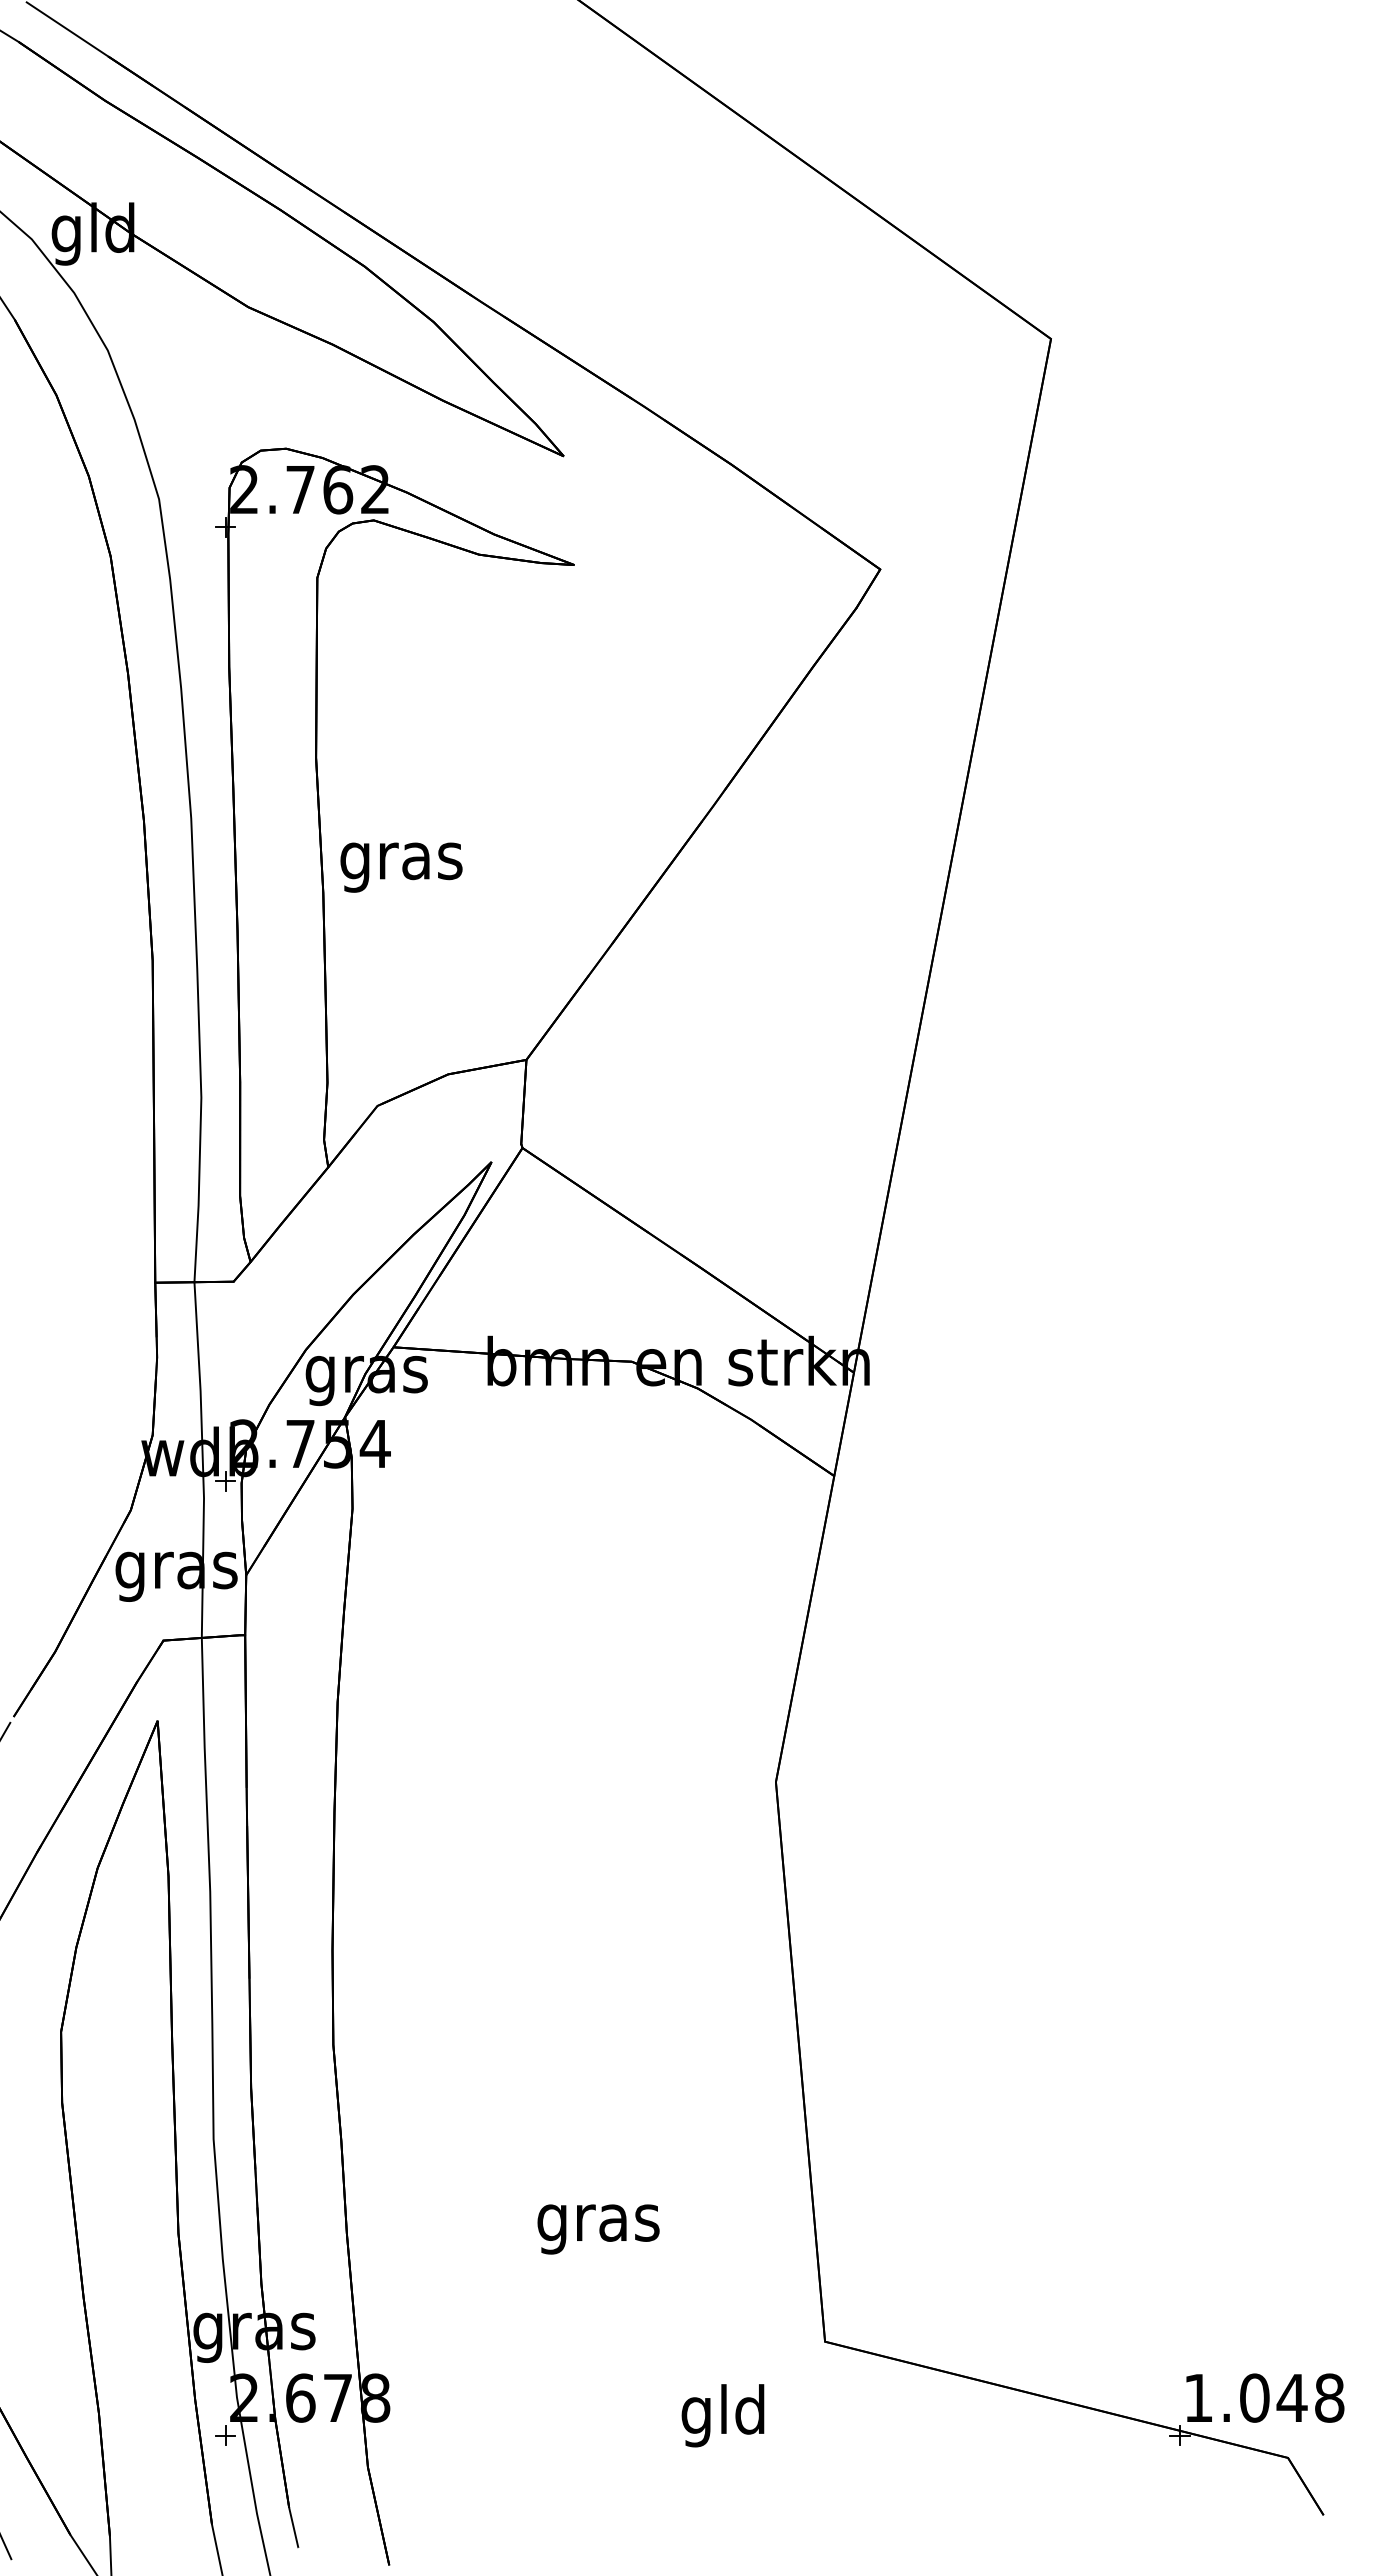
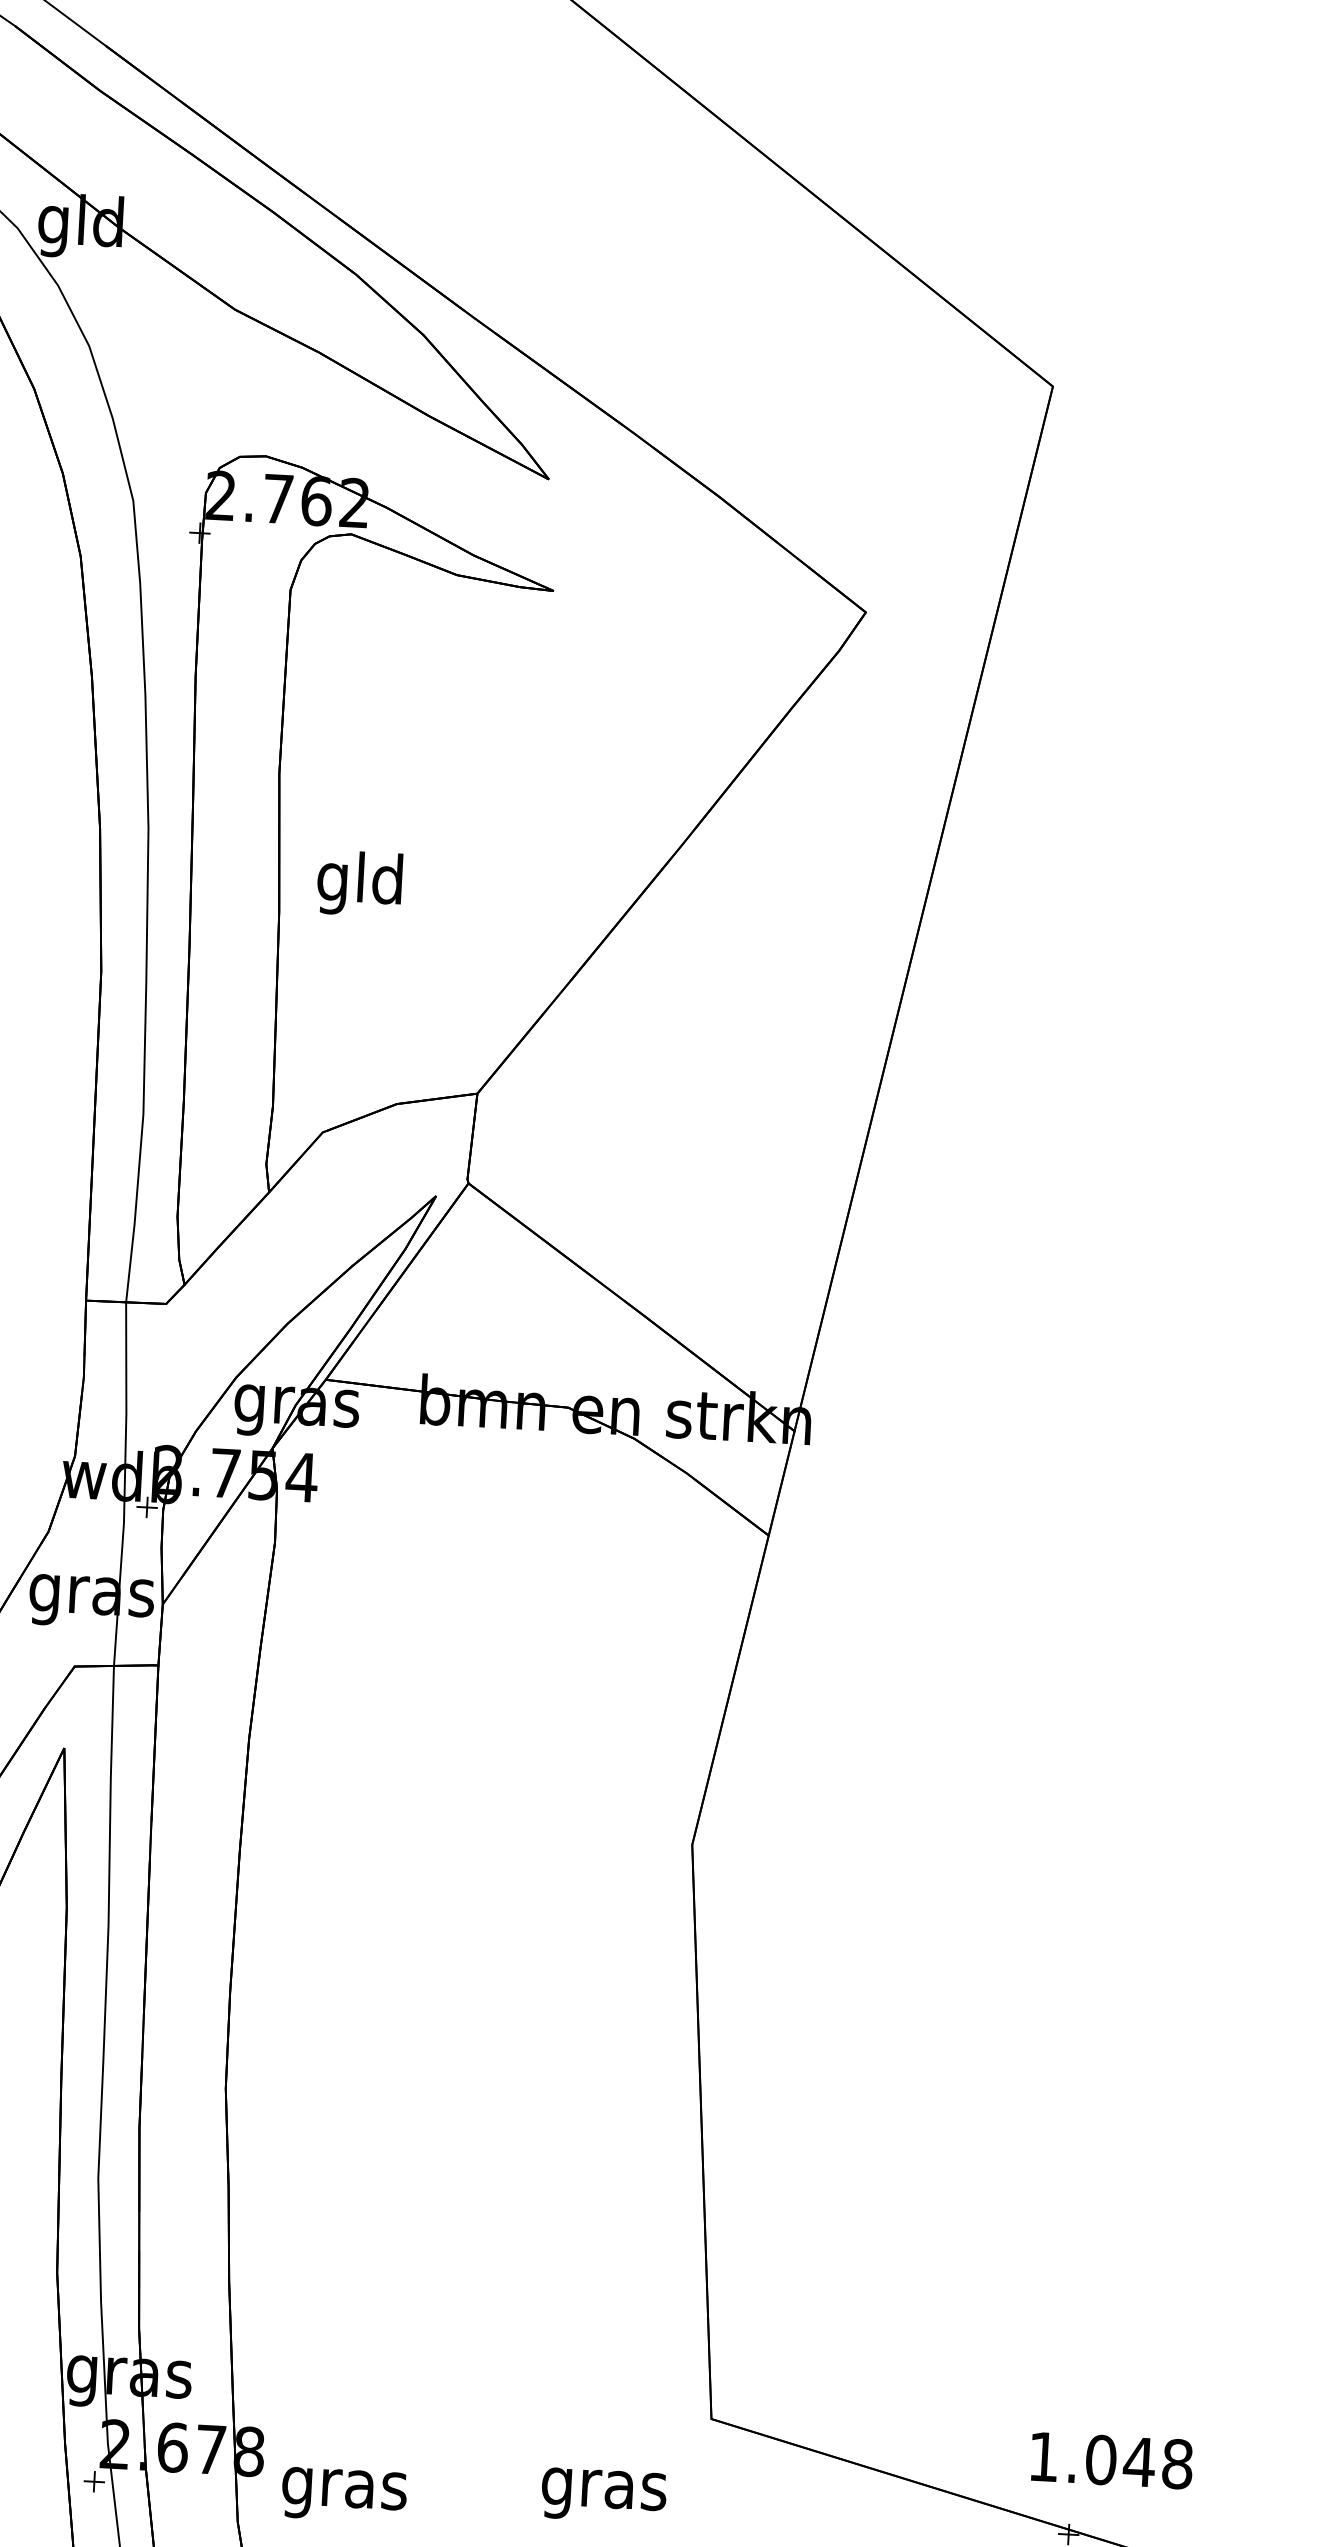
text: (401, 860) -> (360, 883), gras -> gld
text: (598, 2229) -> (344, 2495), moved
text: (1265, 2397) -> (1112, 2459), moved
text: (724, 2415) -> (604, 2488), gld -> gras

